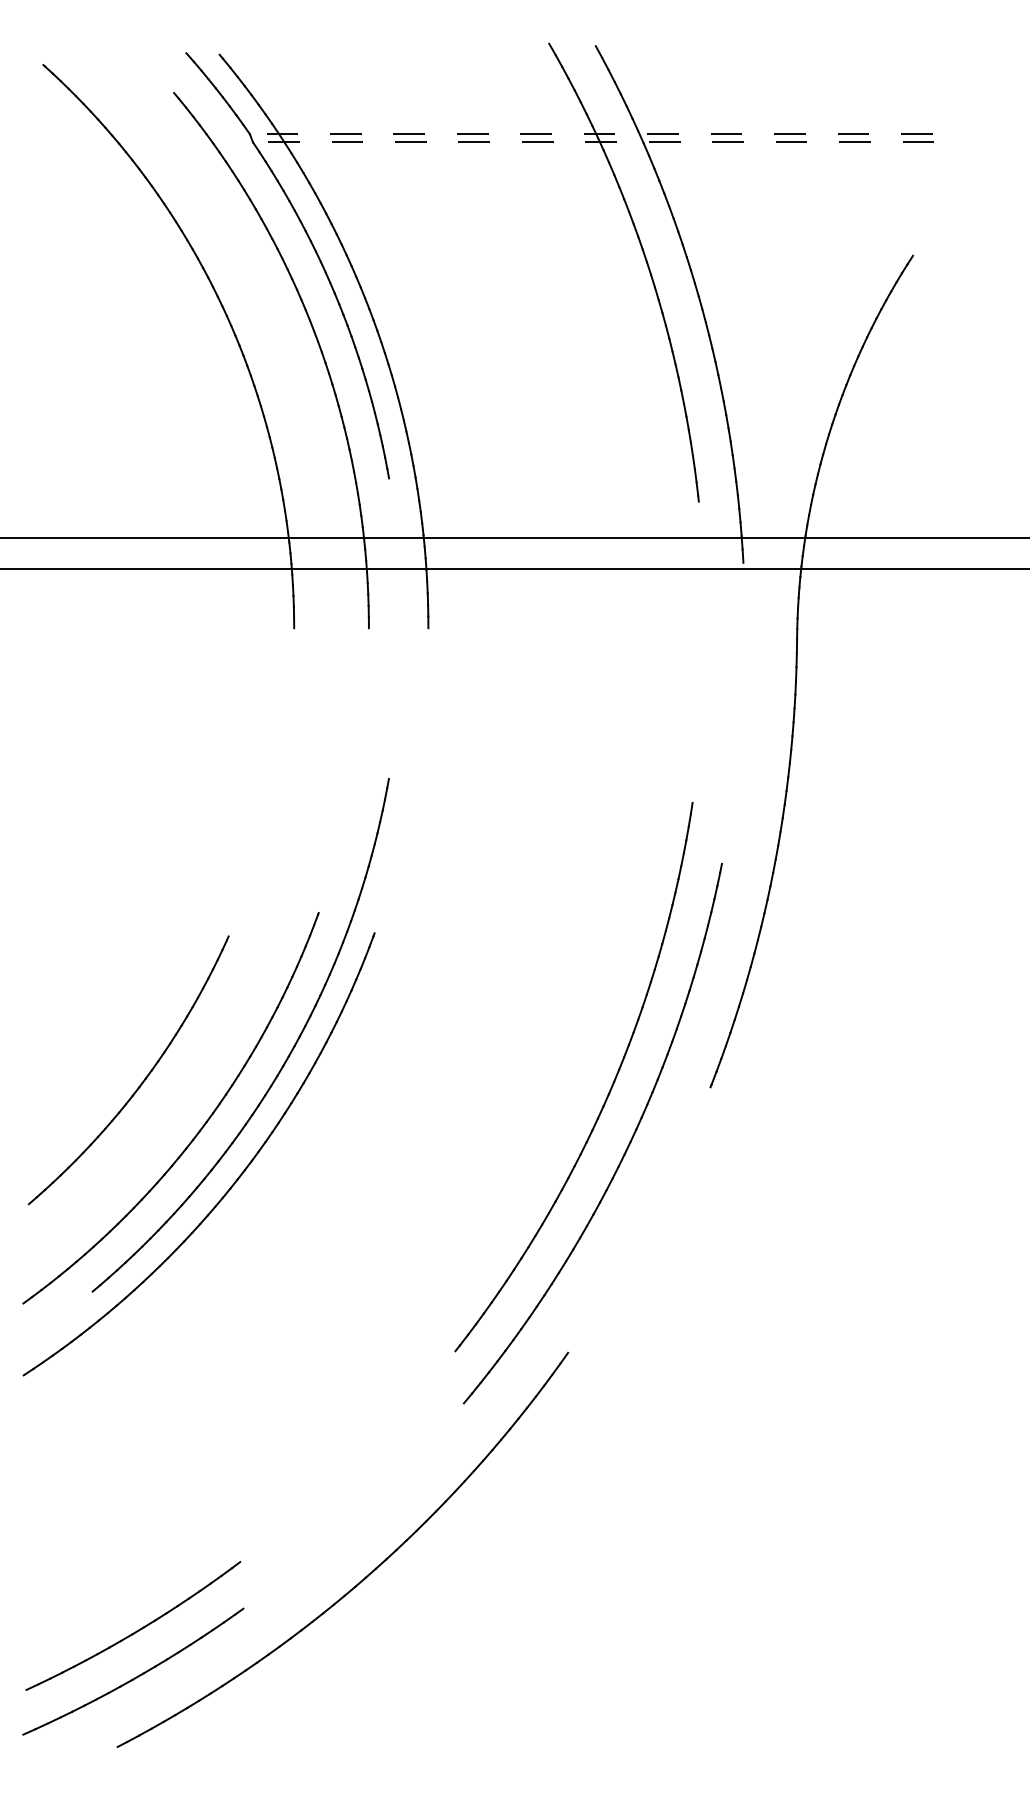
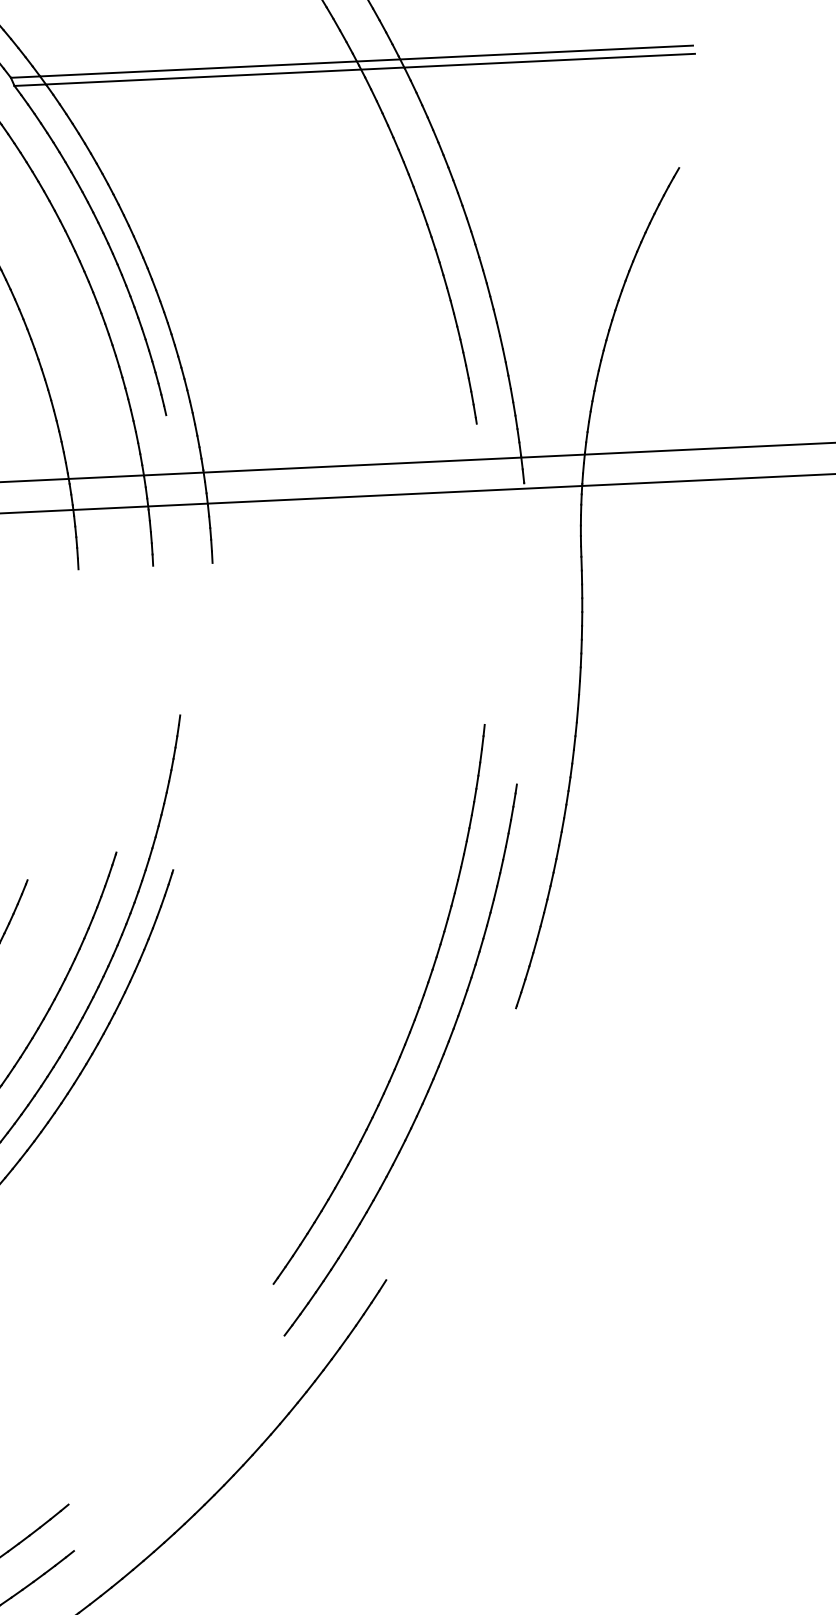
line: (590, 134) -> (351, 62), dashed -> solid
line: (593, 142) -> (354, 69), dashed -> solid

